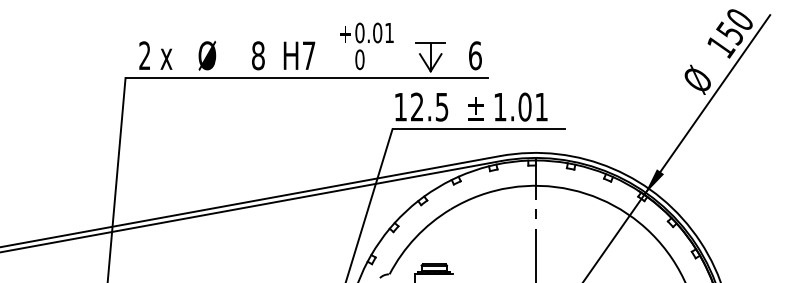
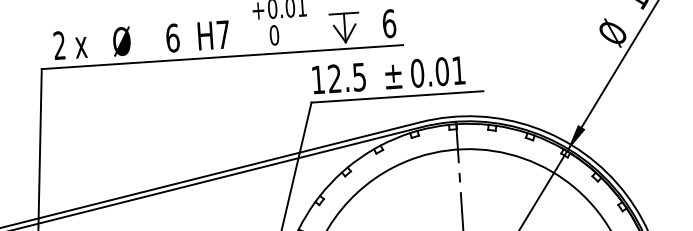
text: (258, 55) -> (172, 37), 8 -> 6
text: (499, 106) -> (416, 72), 1.01 -> 0.01

